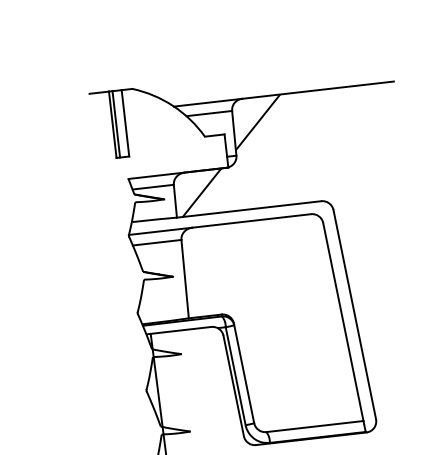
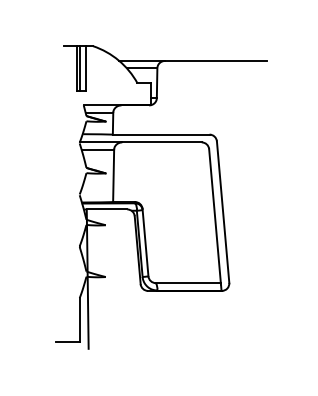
hatch: (231, 155) -> (153, 97), removed

